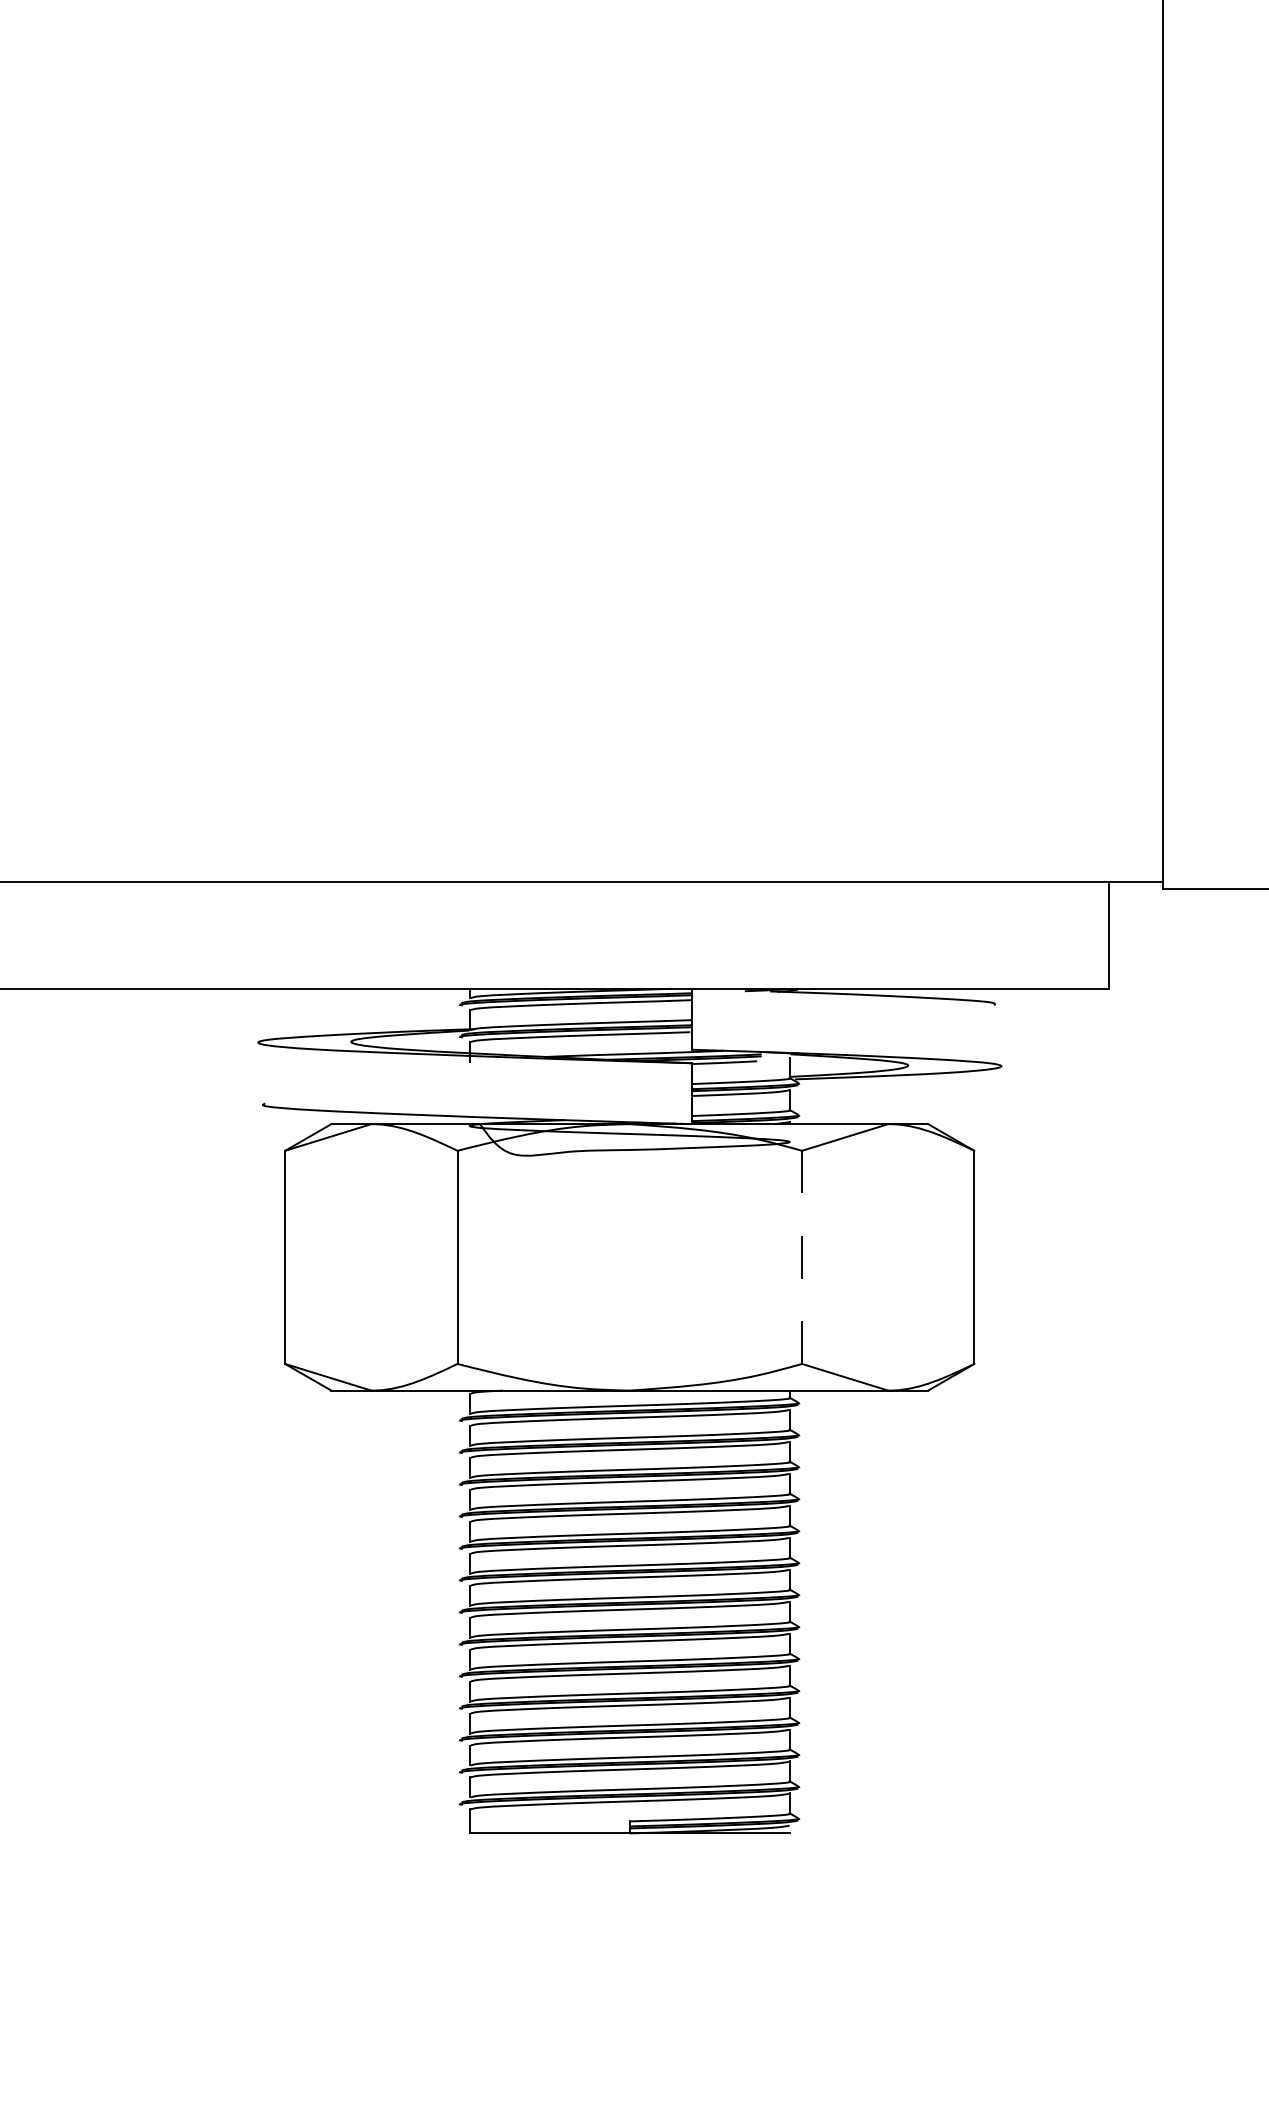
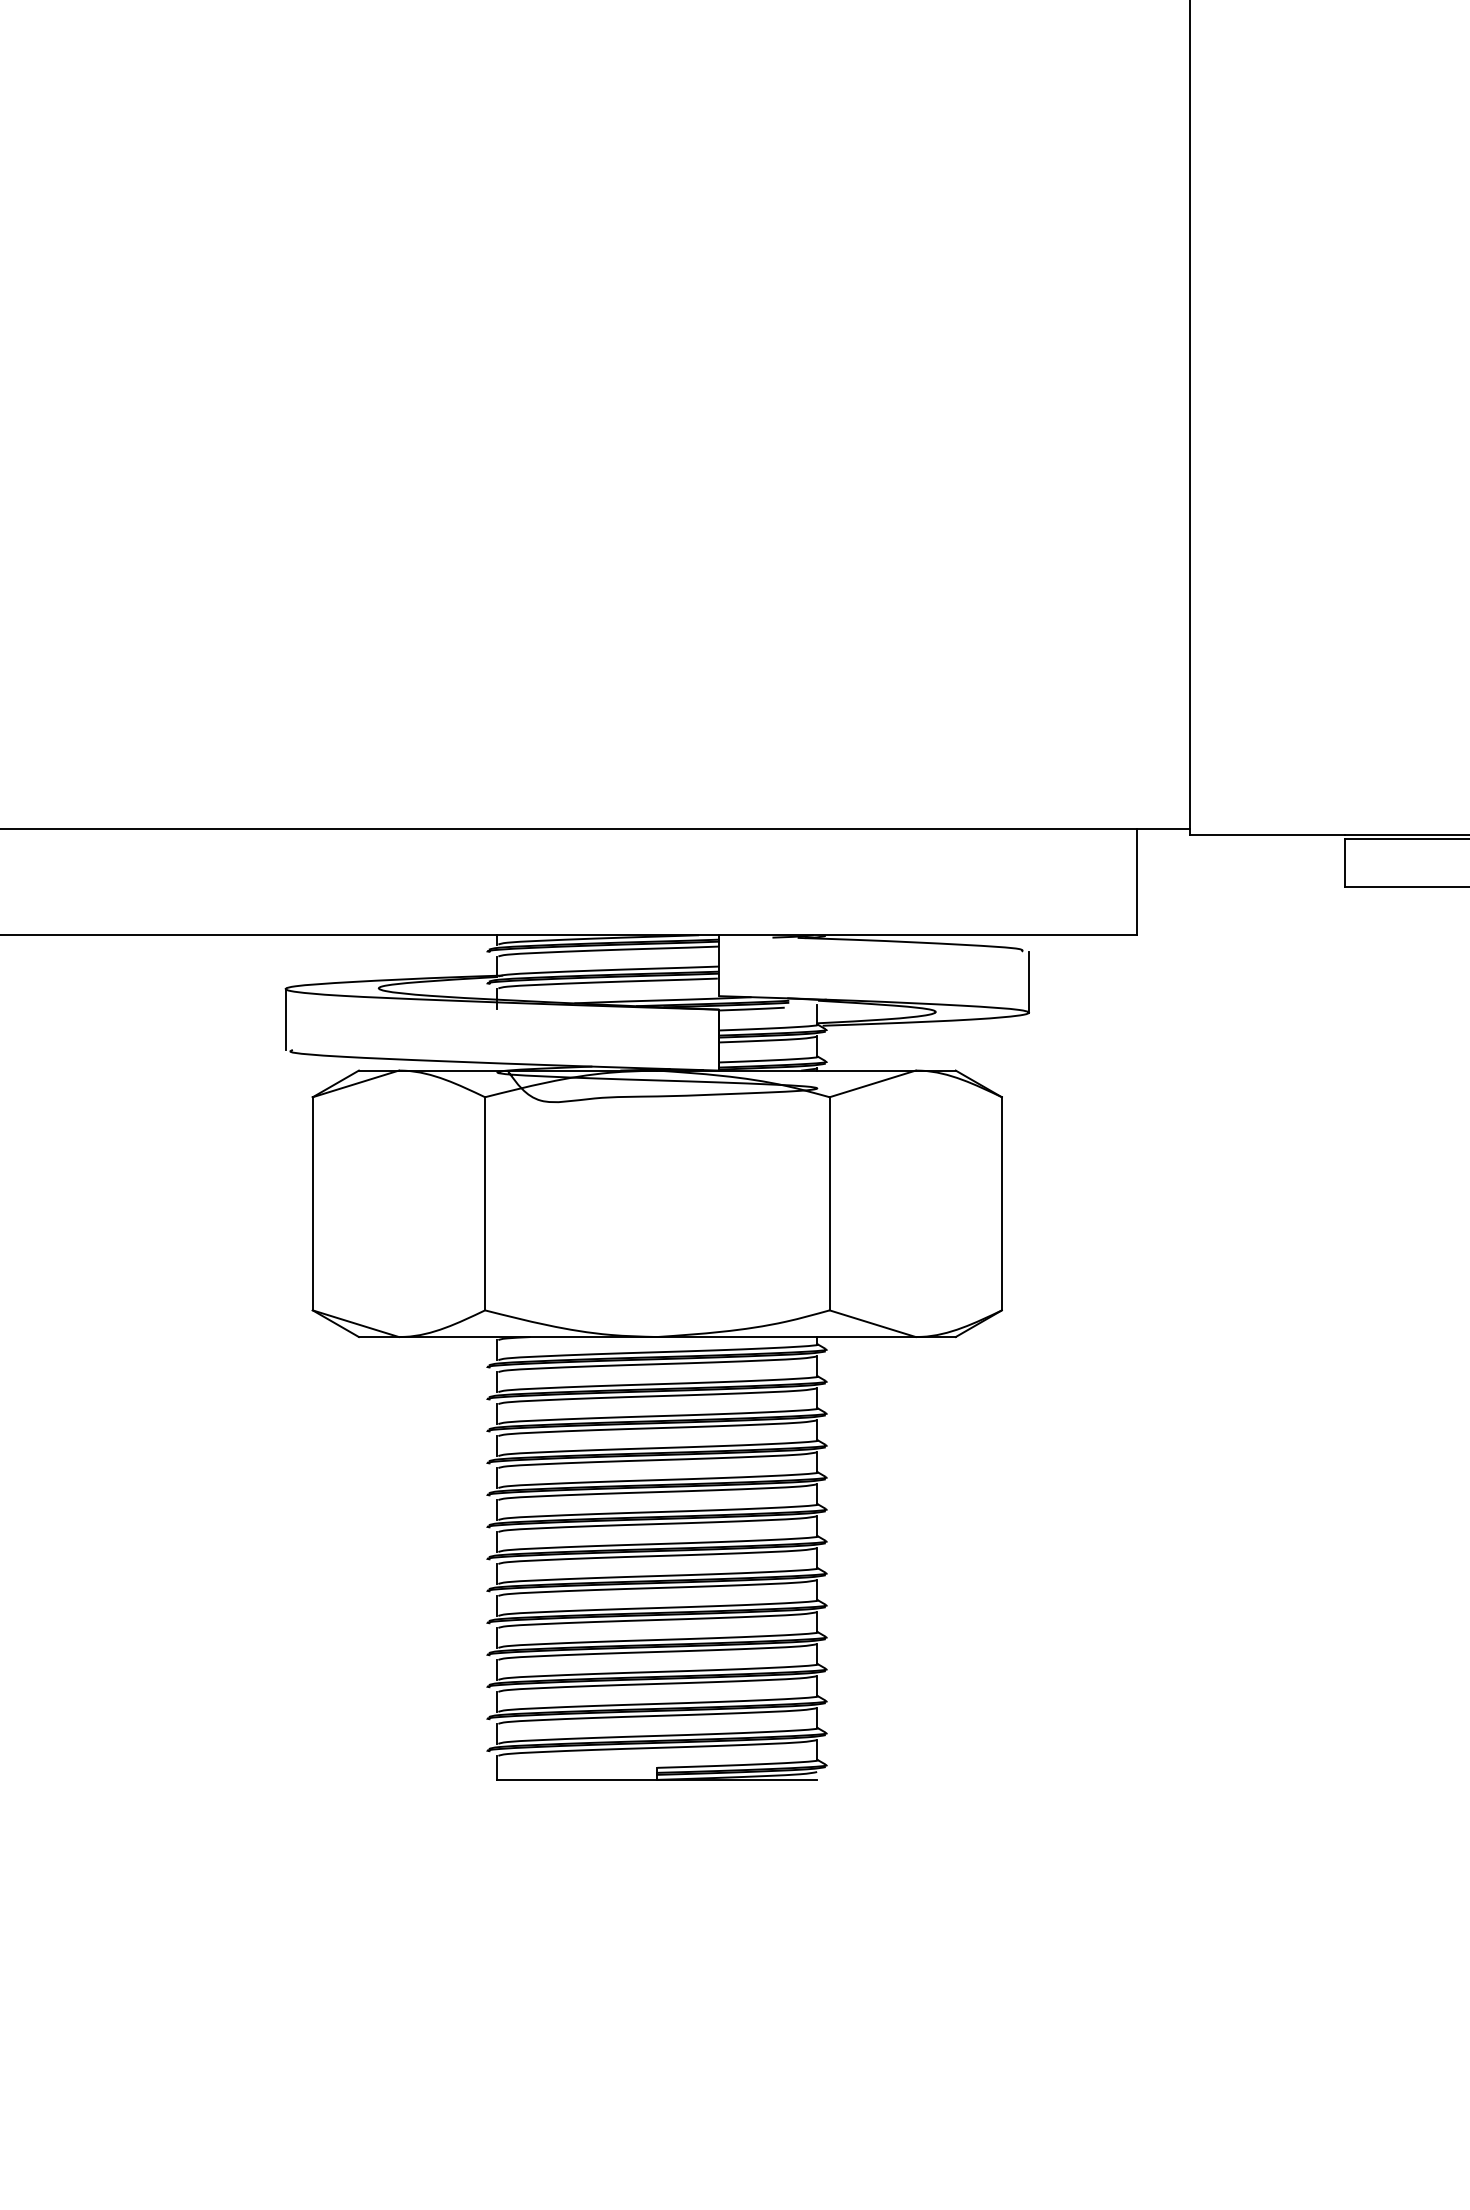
line: (1000, 1035) -> (1028, 981), added
line: (257, 1073) -> (285, 1019), added
line: (801, 1257) -> (829, 1203), dashed -> solid

